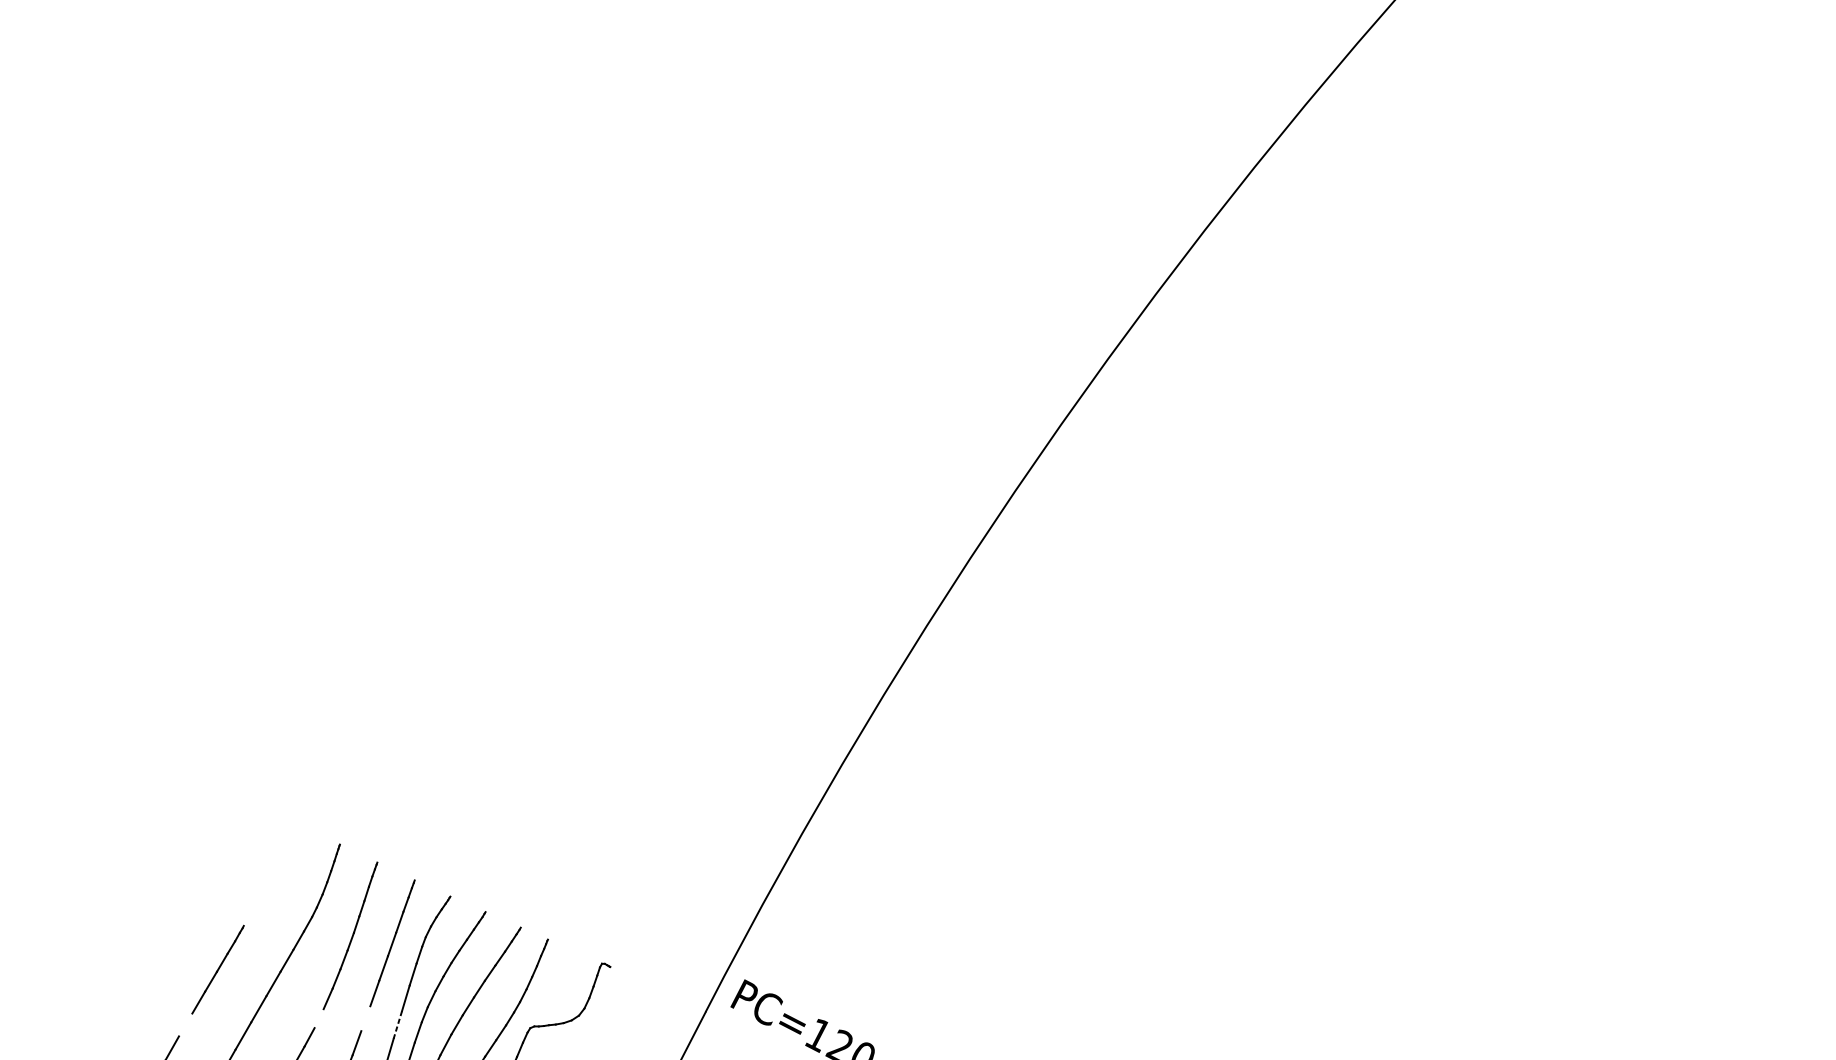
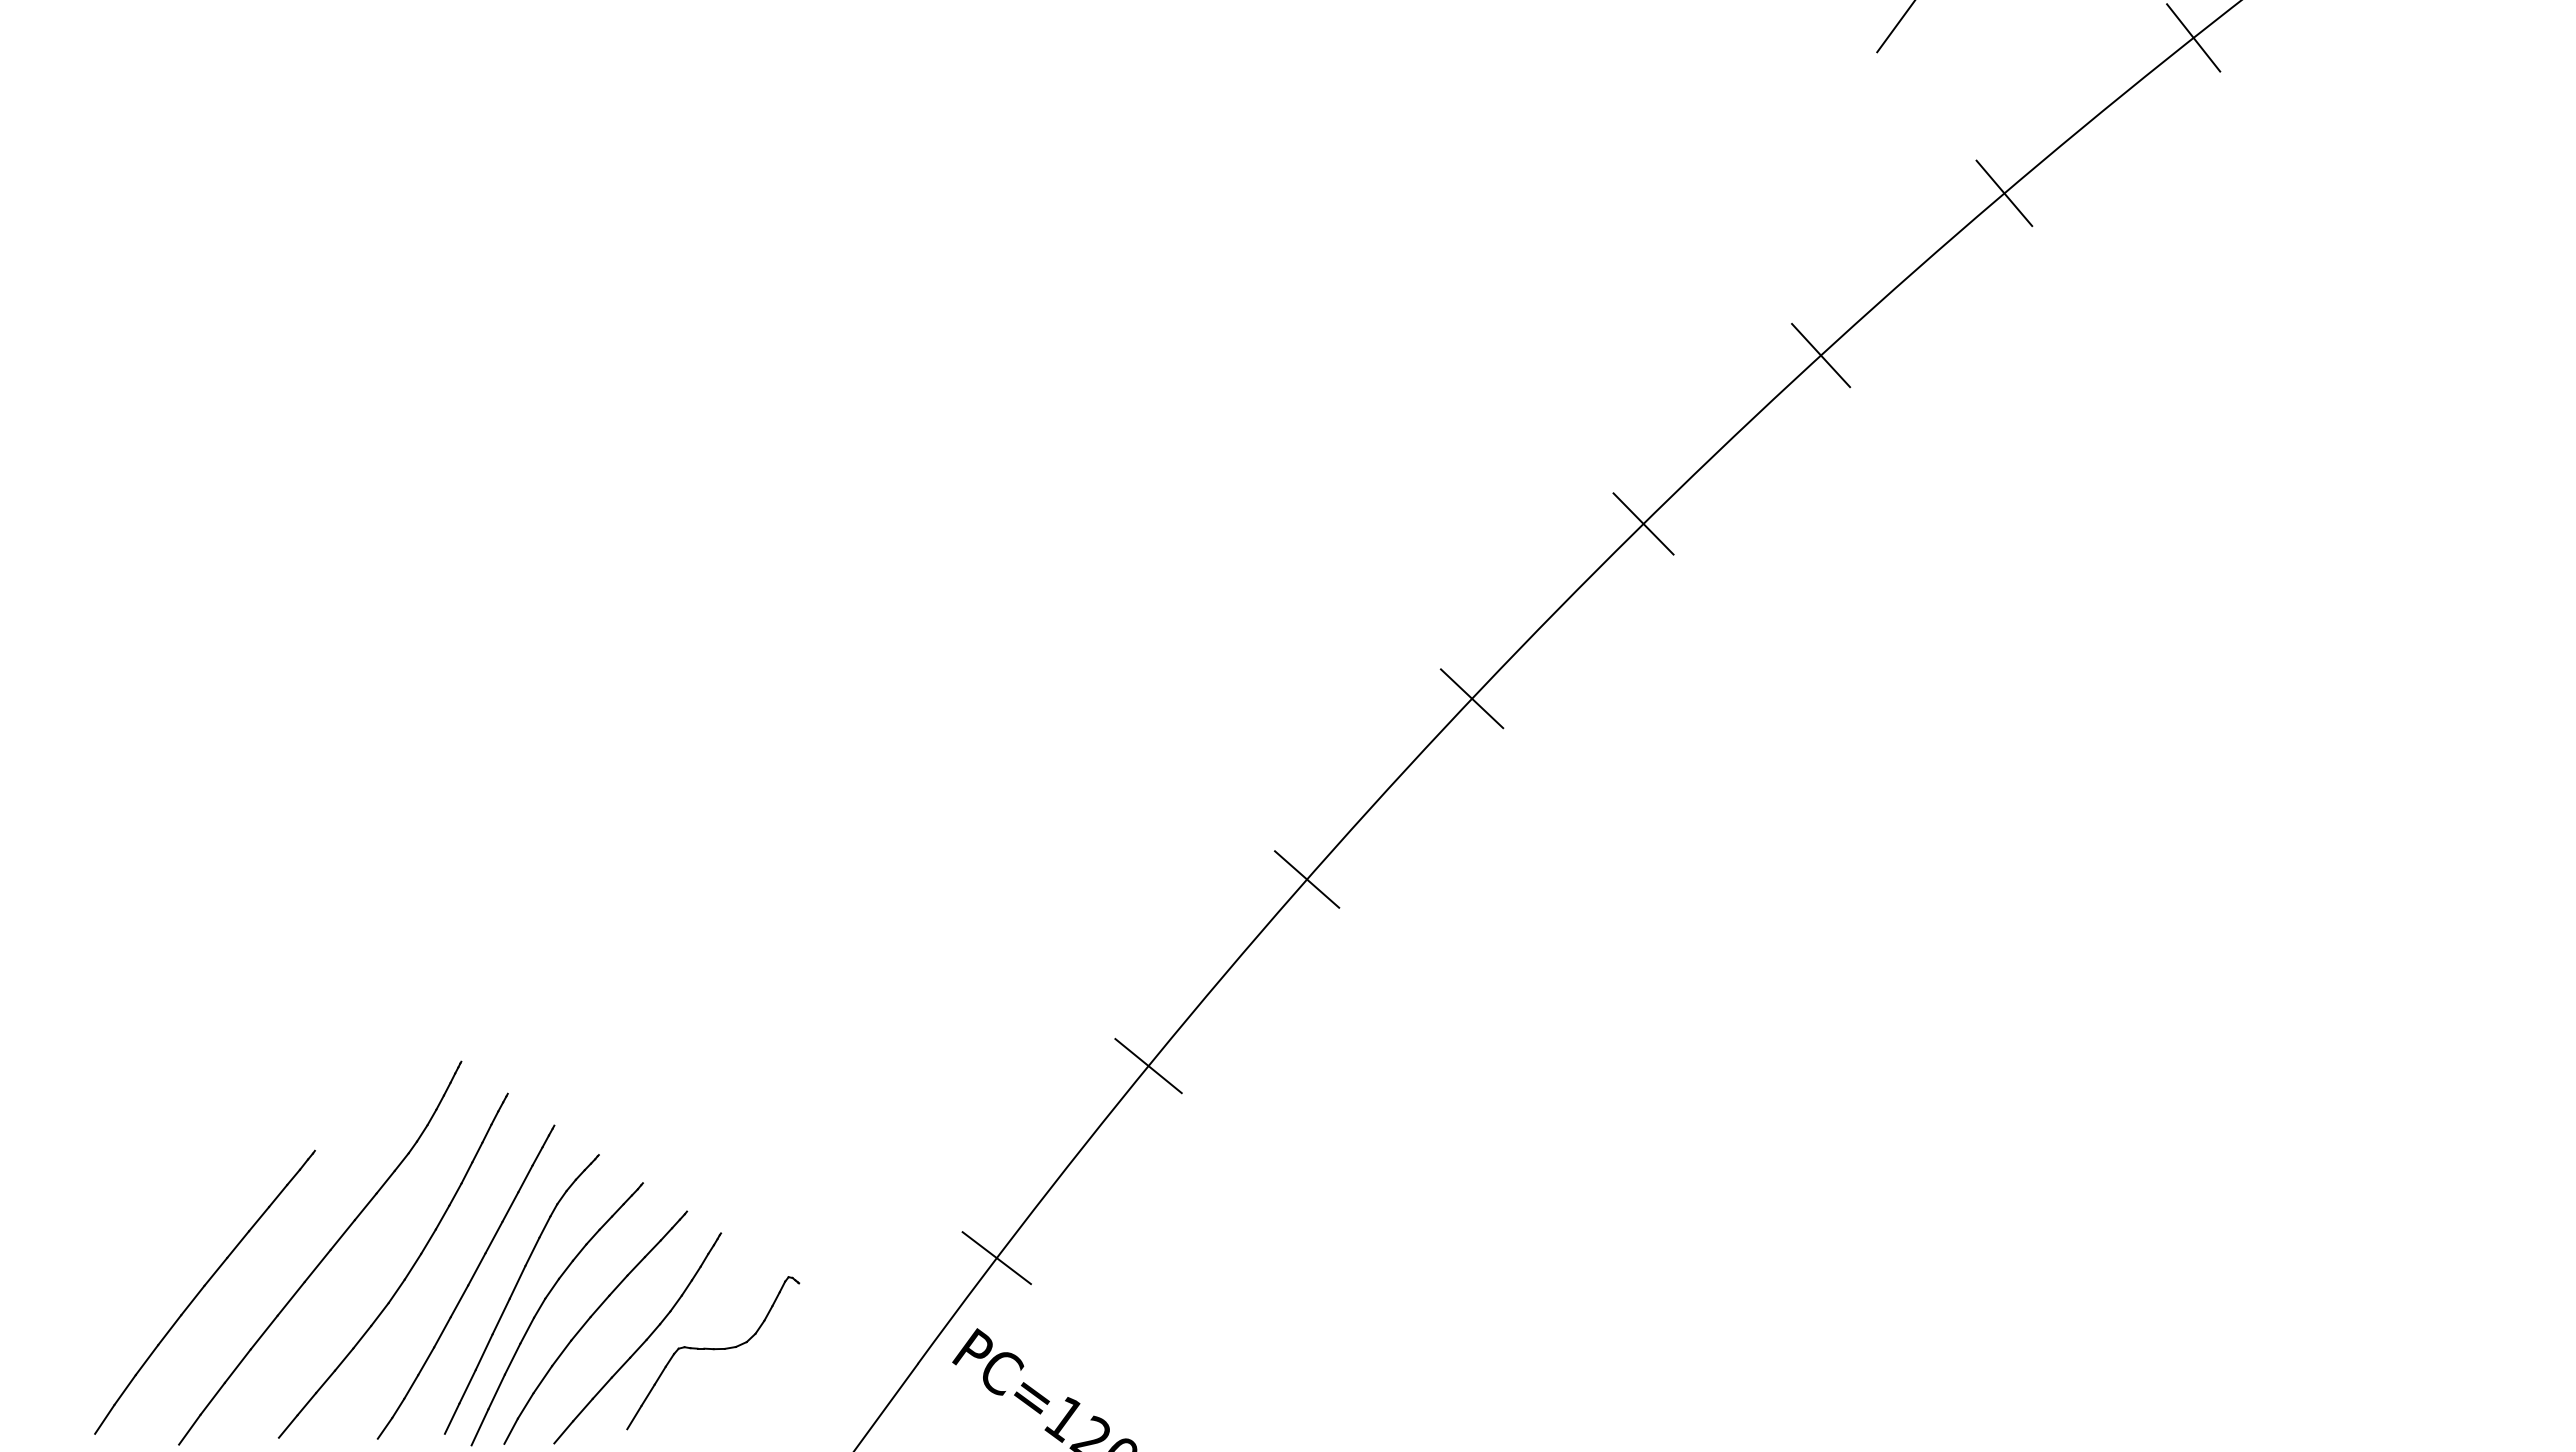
line: (1361, 38) -> (2004, 193), added
line: (1246, 177) -> (1821, 355), added
line: (1136, 319) -> (1643, 523), added
line: (1031, 466) -> (1471, 698), added
line: (933, 616) -> (1307, 879), added
line: (839, 769) -> (1148, 1066), added
line: (750, 926) -> (996, 1258), added
line: (319, 1018) -> (396, 1291), added
line: (365, 1018) -> (459, 1301), added
line: (185, 1024) -> (215, 1271), added
line: (398, 1024) -> (501, 1316), dashed -> solid

